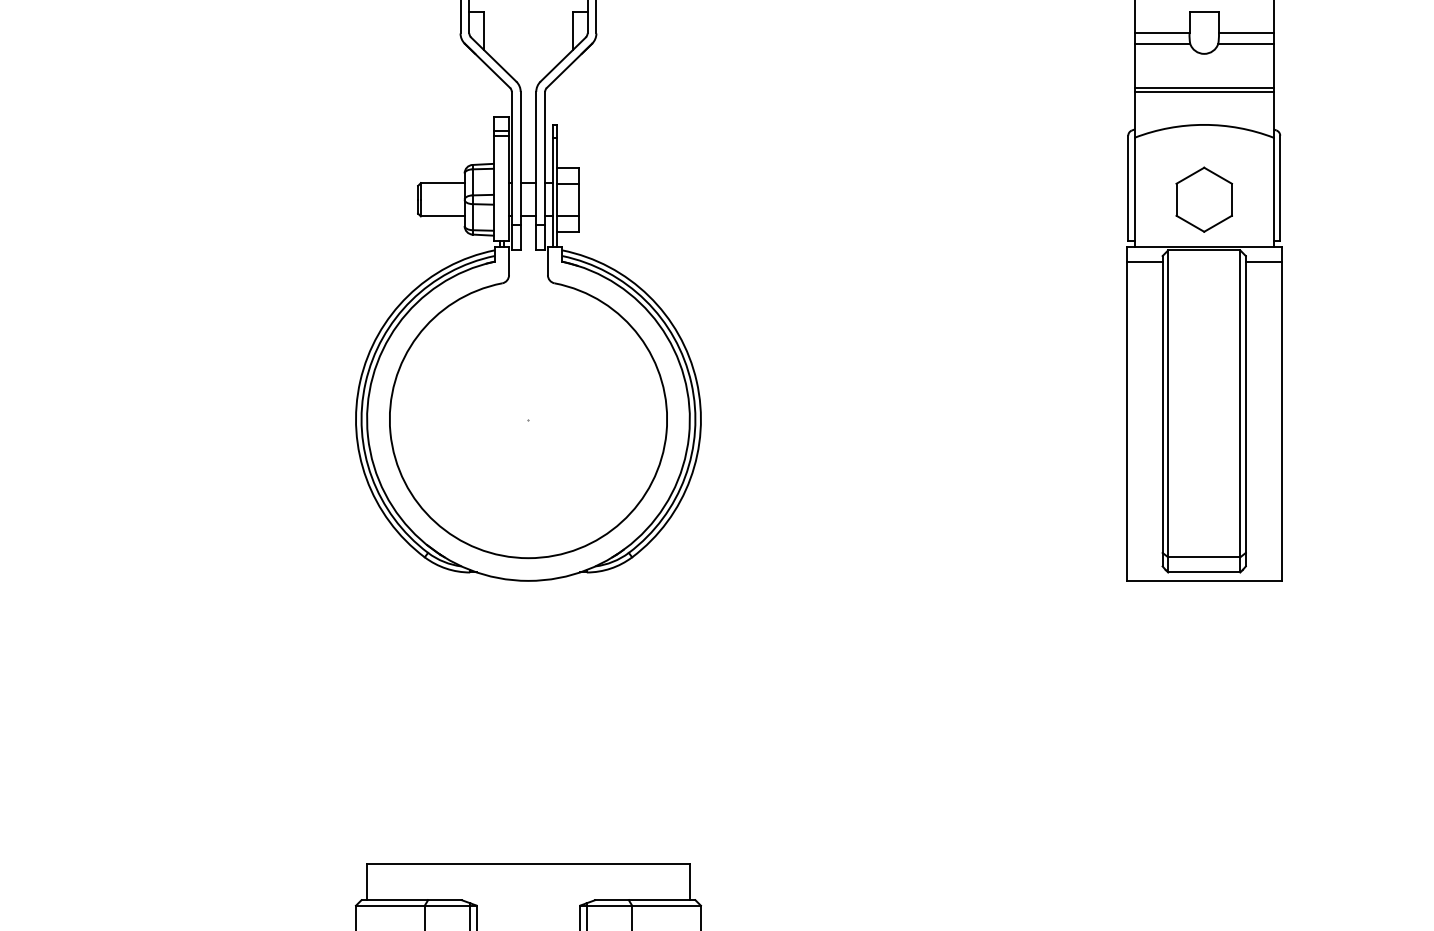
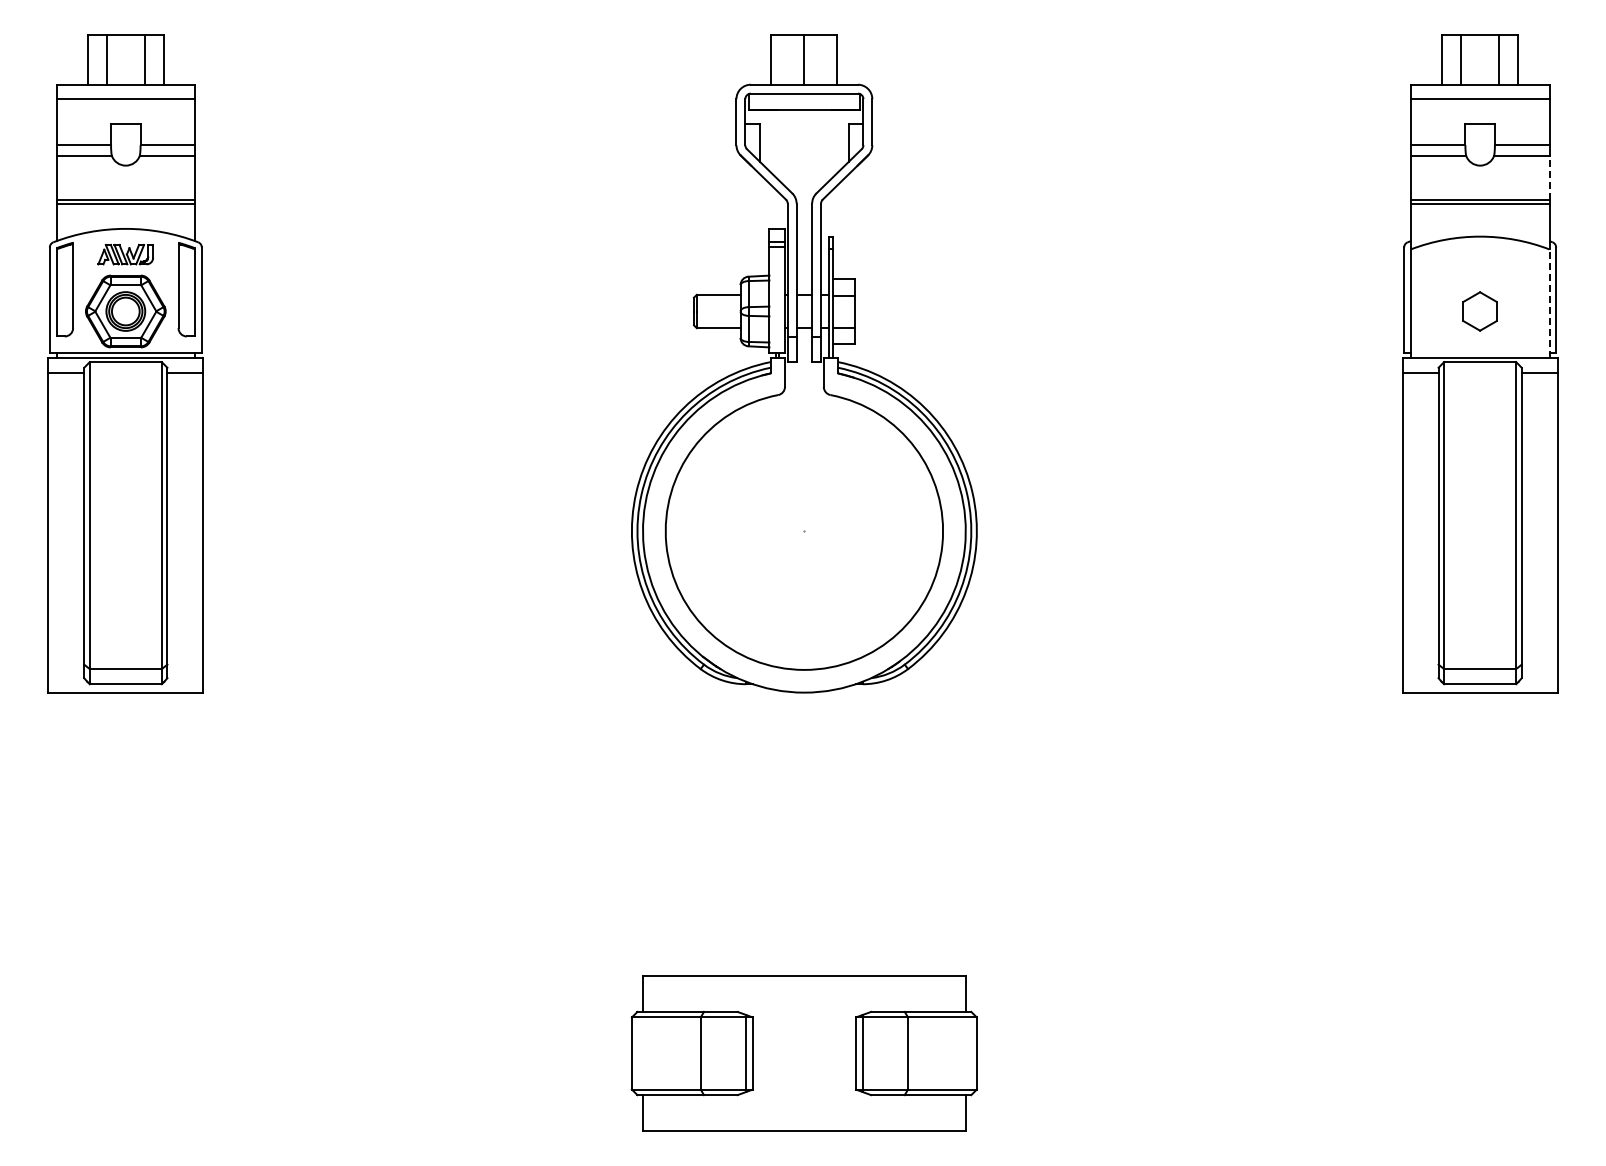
line: (1273, 65) -> (1549, 177), solid -> dashed
line: (1273, 191) -> (1549, 303), solid -> dashed
part: (1203, 199) -> (1479, 311), size x0.6

